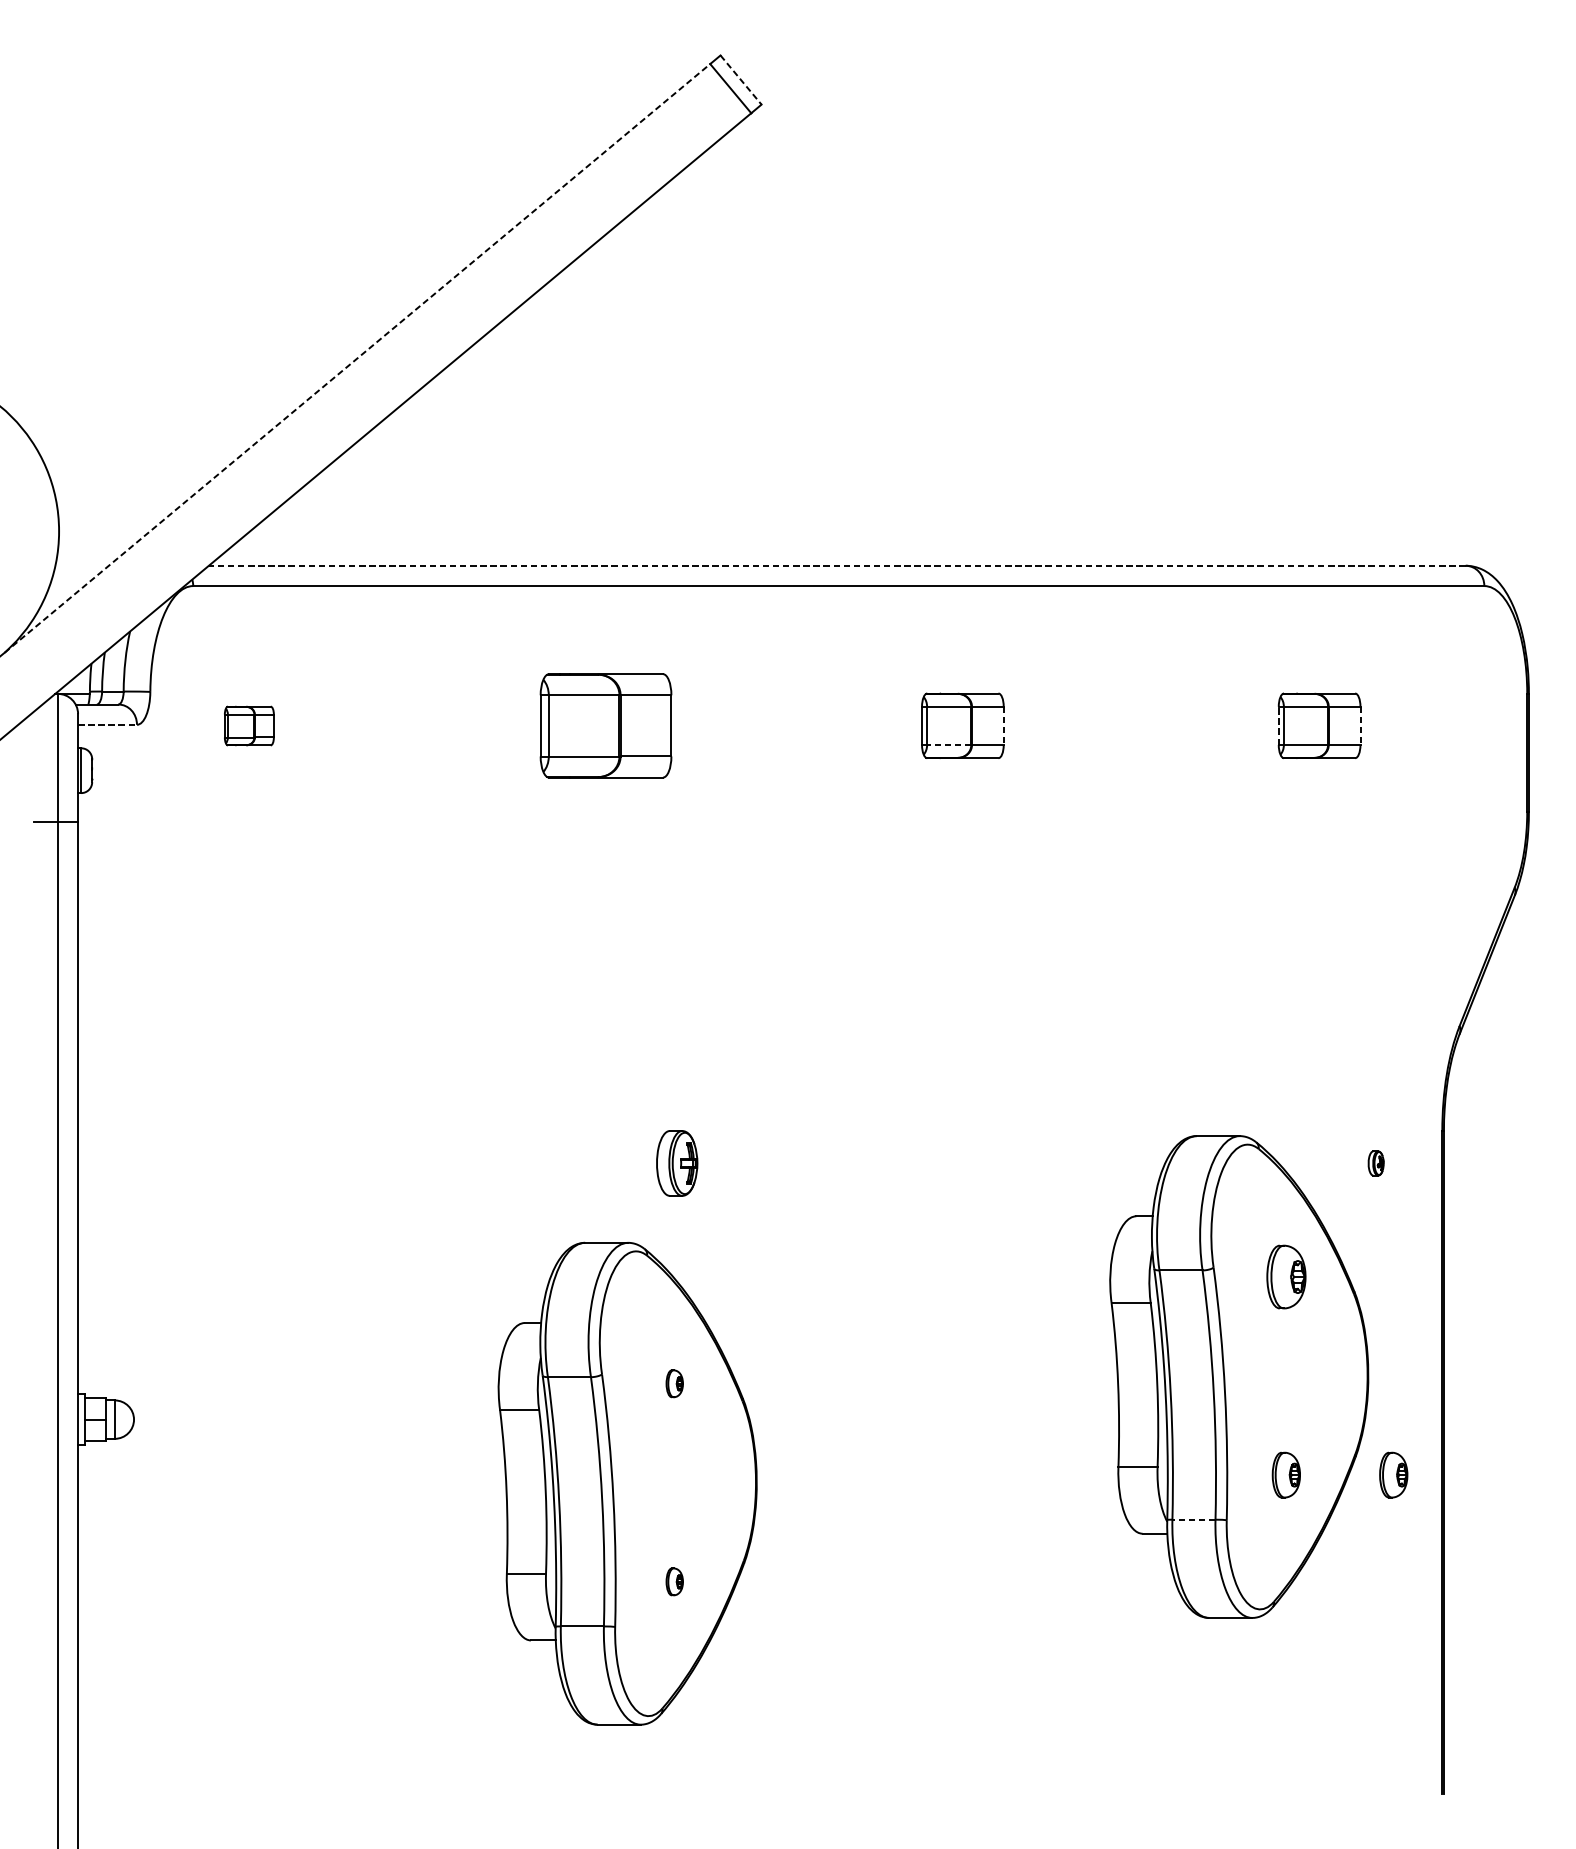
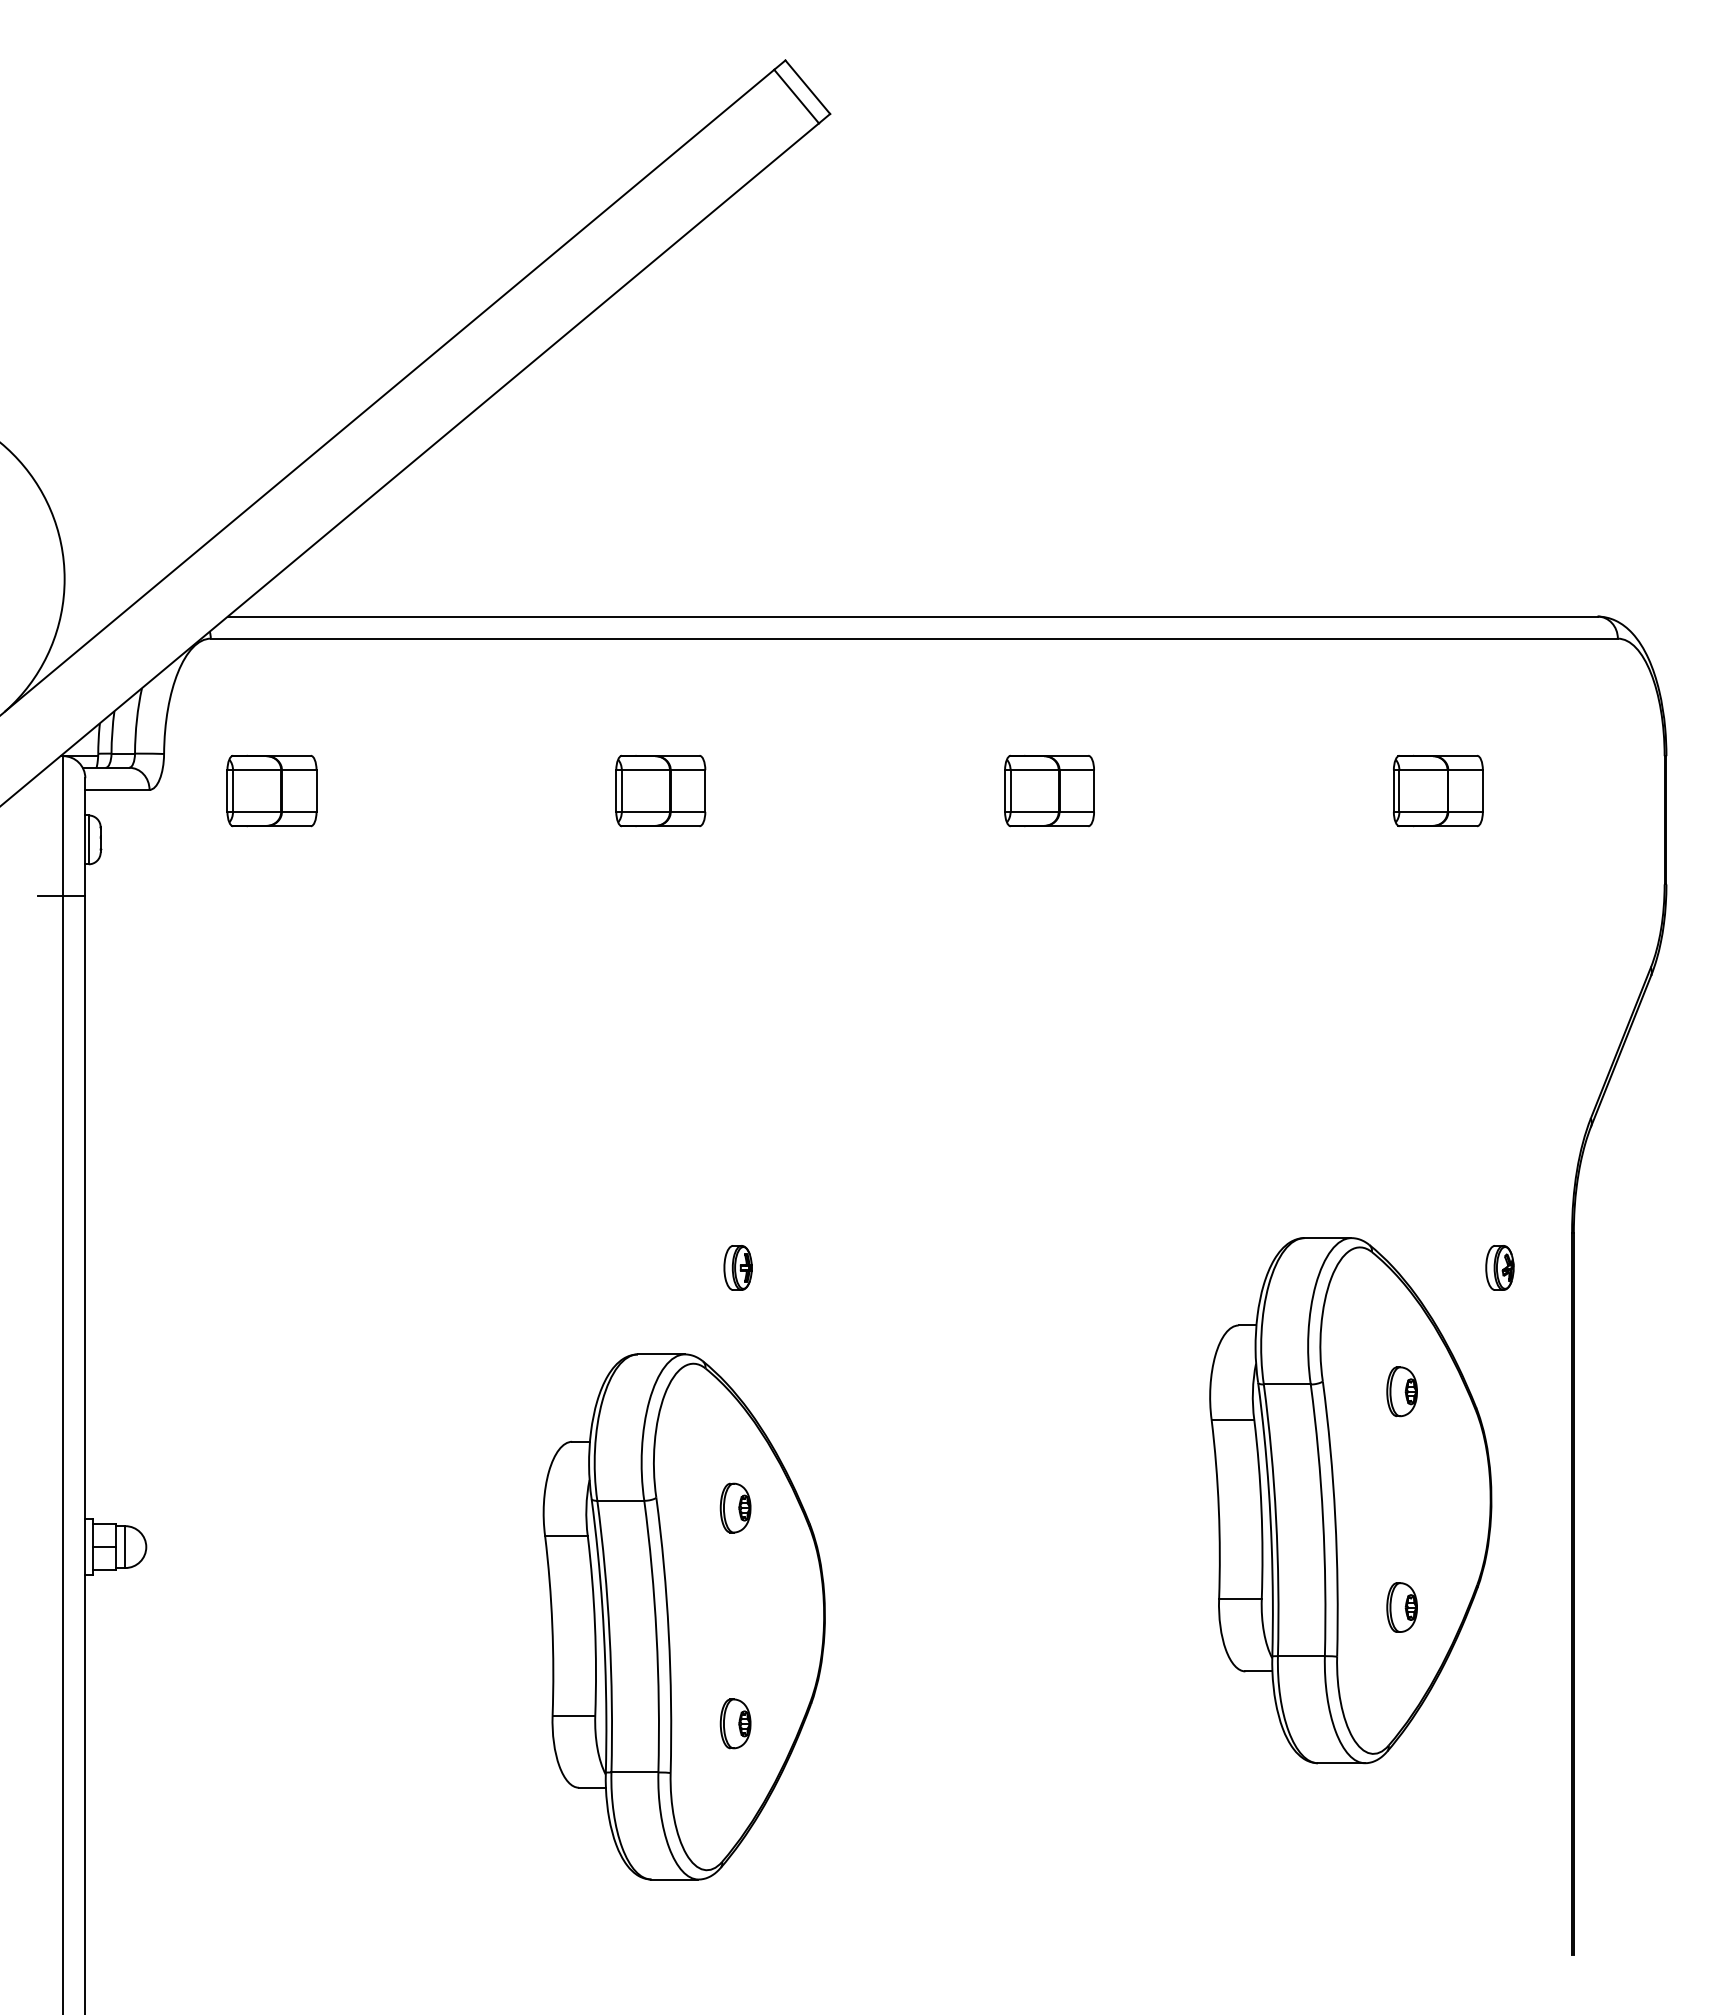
line: (740, 80) -> (807, 87), dashed -> solid
line: (357, 358) -> (389, 390), dashed -> solid
line: (837, 565) -> (912, 616), dashed -> solid
line: (107, 724) -> (117, 789), dashed -> solid
part: (605, 725) -> (660, 790), size x0.62
part: (248, 726) -> (271, 791), size x1.67
line: (1004, 726) -> (1094, 791), dashed -> solid
line: (1278, 726) -> (1393, 791), dashed -> solid
line: (1360, 726) -> (1482, 791), dashed -> solid
line: (949, 744) -> (1034, 811), dashed -> solid
part: (676, 1163) -> (737, 1267), size x0.62
part: (1375, 1163) -> (1499, 1267), size x1.67
part: (1285, 1276) -> (1401, 1391), size x0.71
part: (674, 1383) -> (735, 1507), size x1.67
part: (1393, 1475) -> (1518, 1607), removed
line: (1193, 1520) -> (1300, 1656), dashed -> solid
part: (674, 1581) -> (735, 1723), size x1.67

